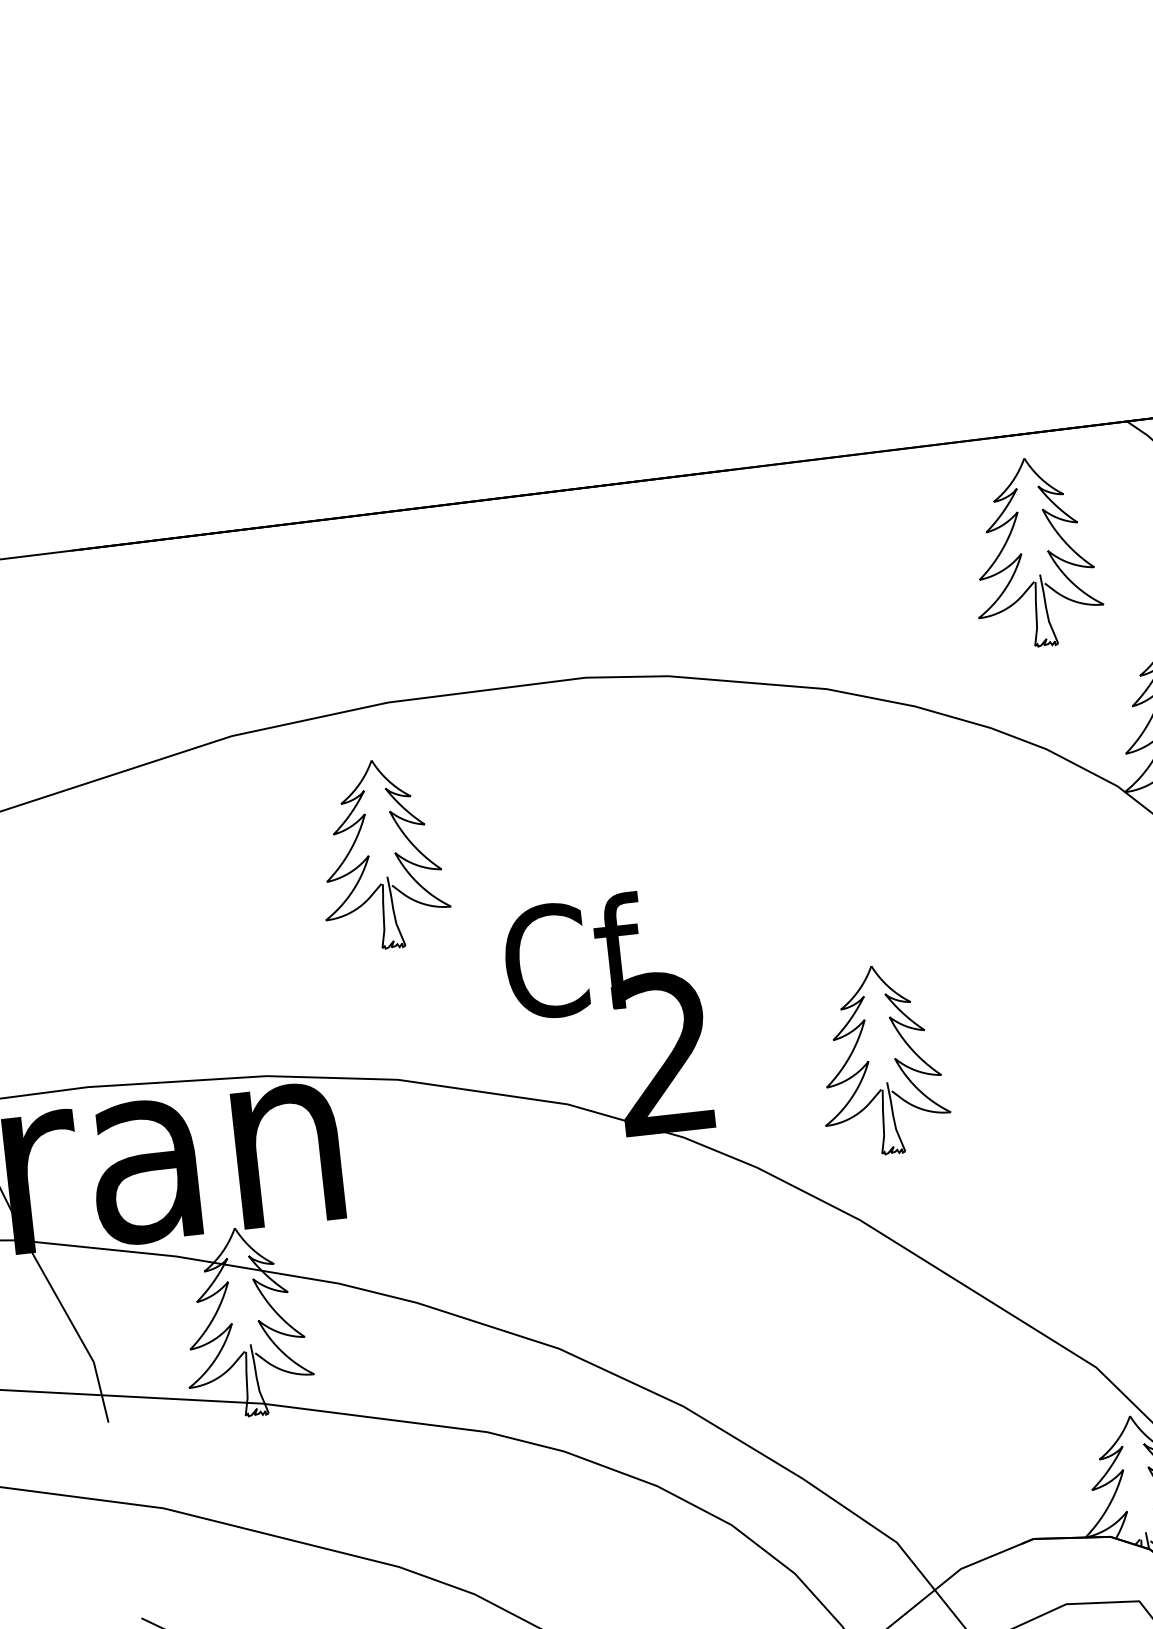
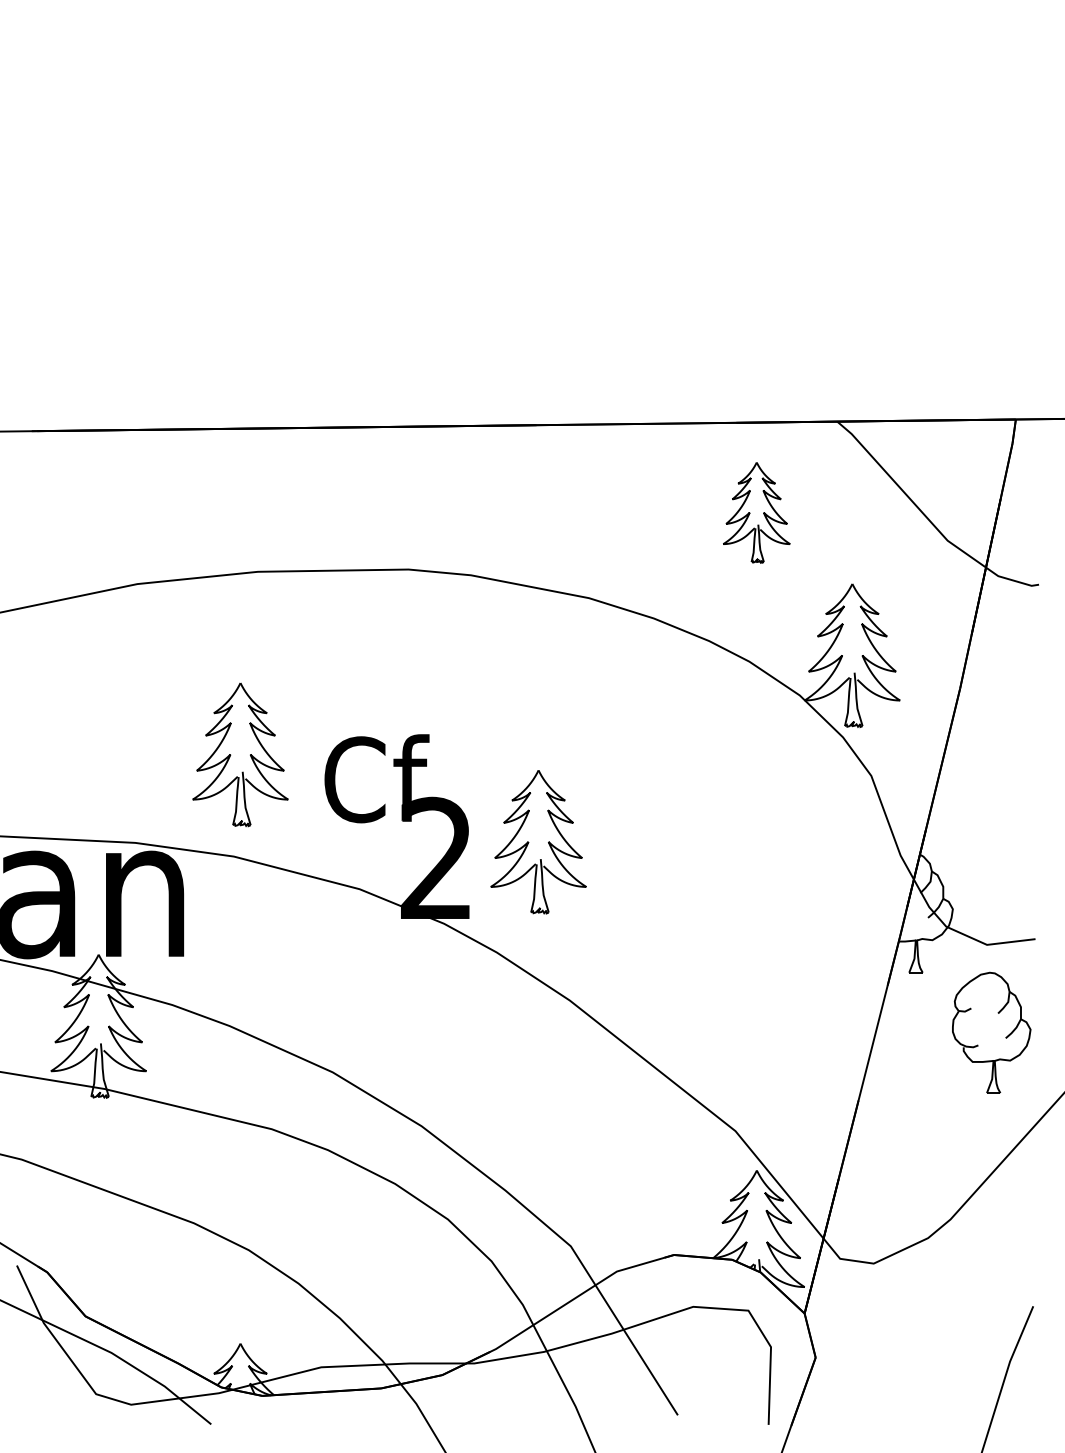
part: (1034, 552) -> (756, 512), size x0.7
part: (381, 854) -> (240, 754), moved
part: (881, 1060) -> (538, 842), moved

